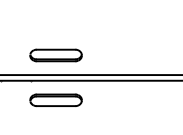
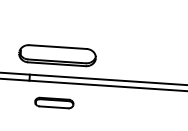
part: (55, 55) -> (56, 55), size x1.4
part: (55, 99) -> (53, 102), size x0.7

